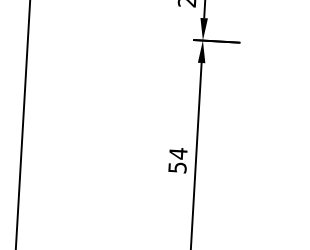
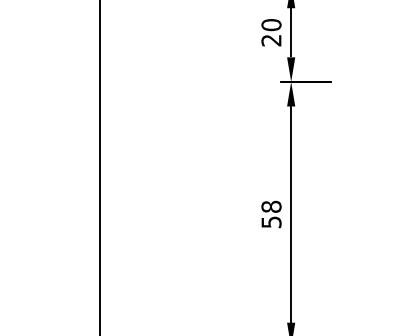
text: (178, 153) -> (271, 206), 54 -> 58

